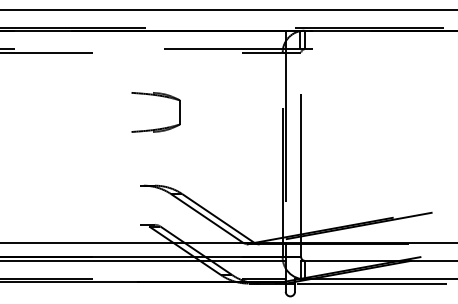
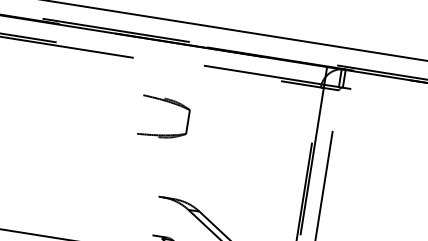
part: (155, 128) -> (161, 134), moved

